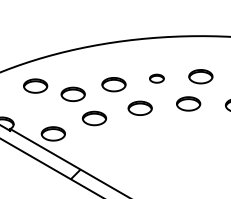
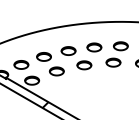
part: (157, 78) -> (94, 47), size x1.67
part: (35, 85) -> (21, 64), moved

